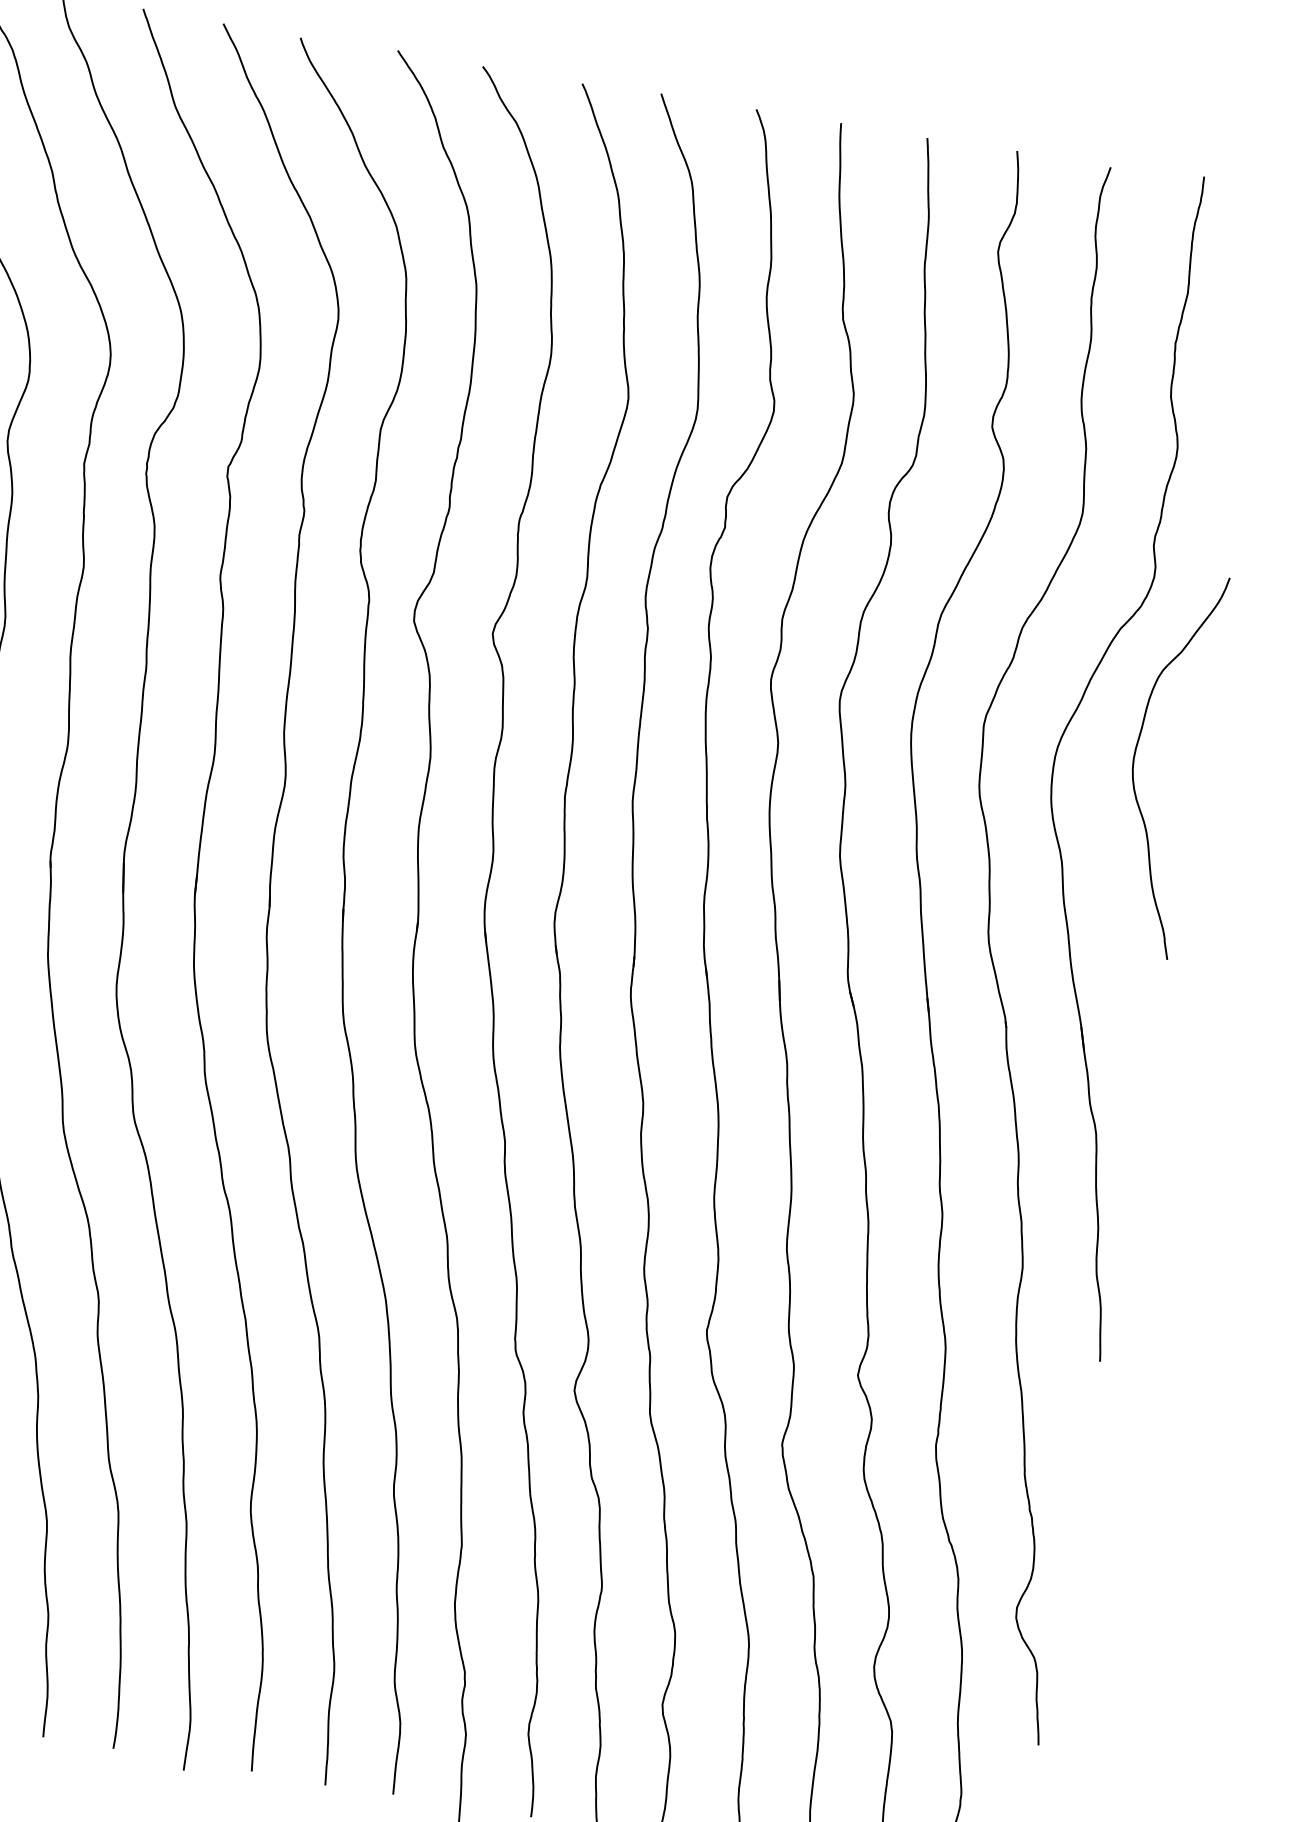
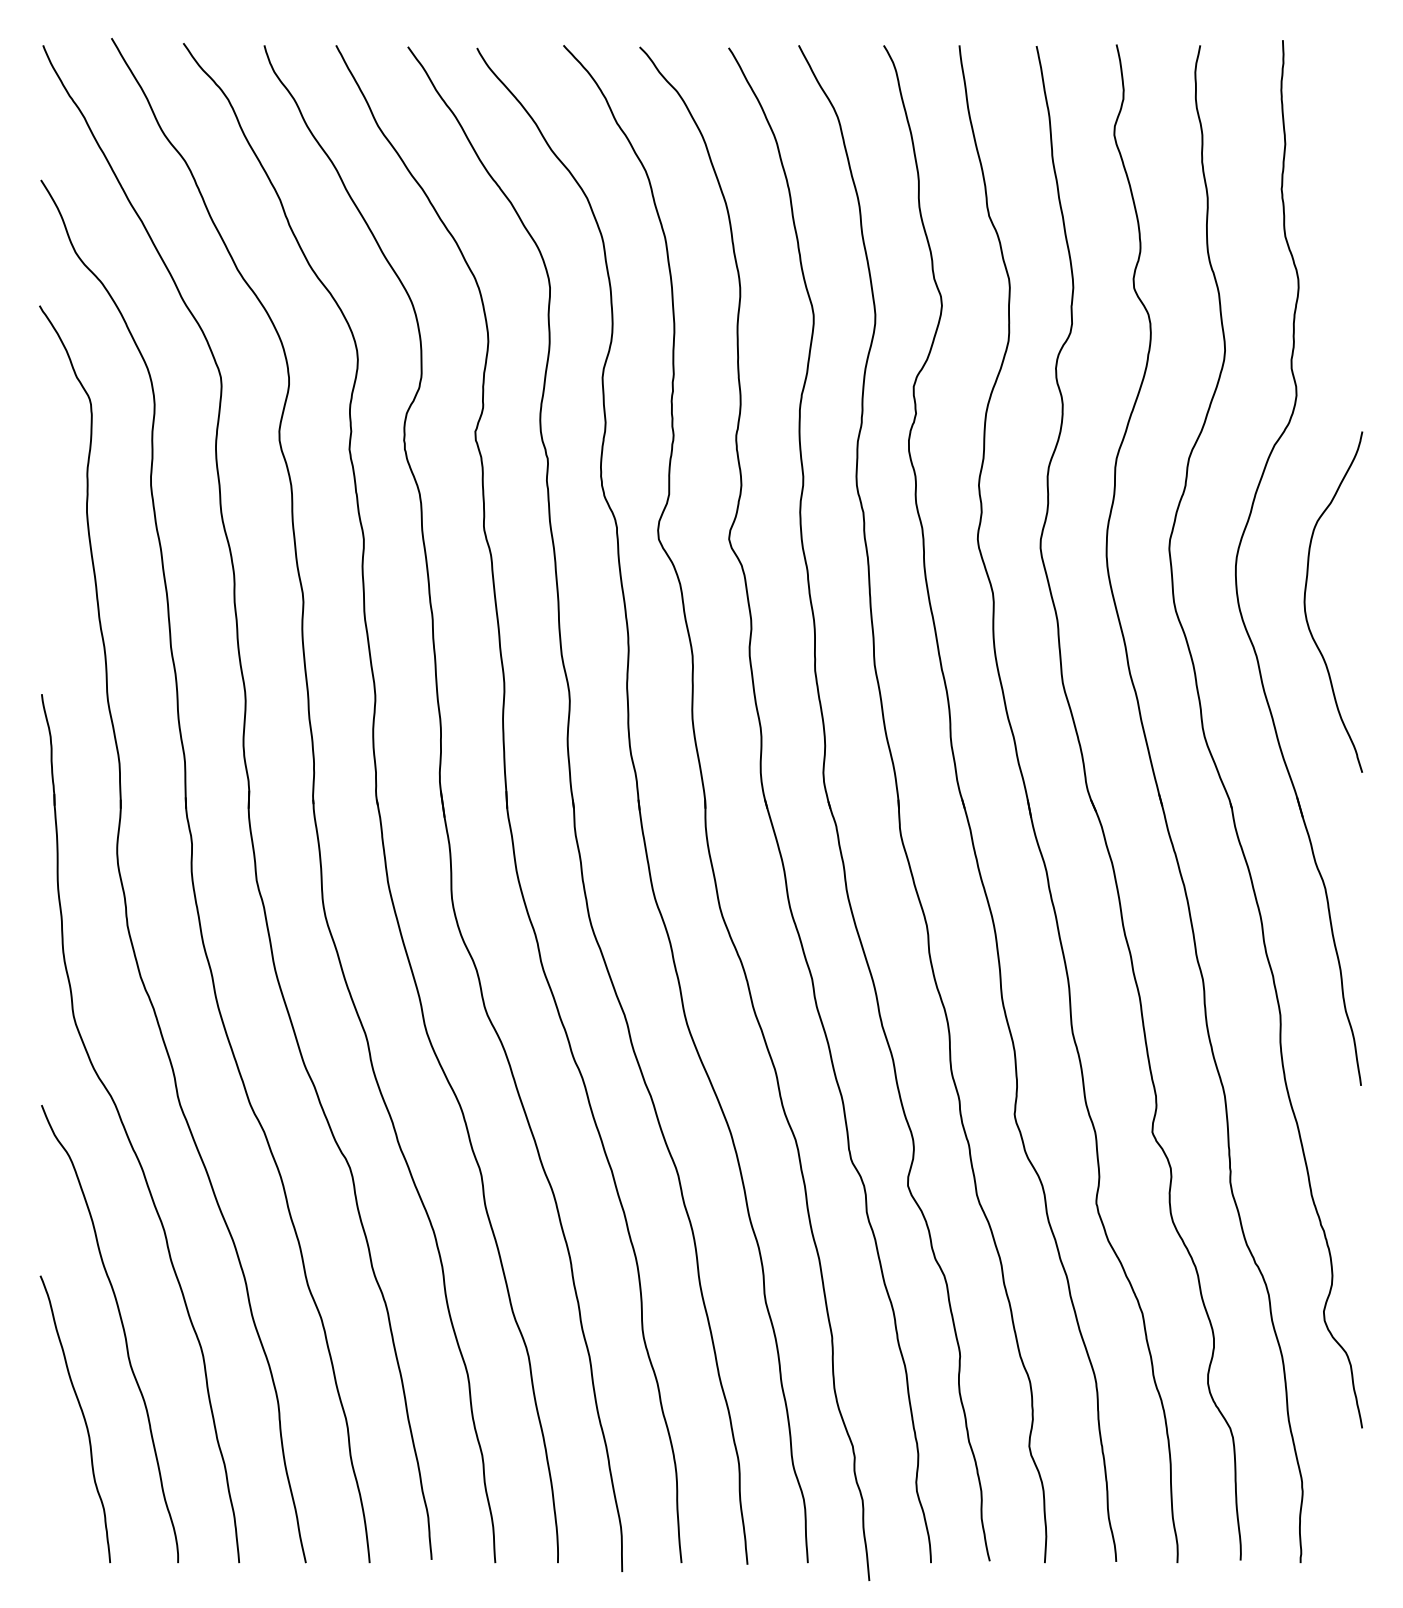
curve: (1135, 757) -> (1305, 601), moved

